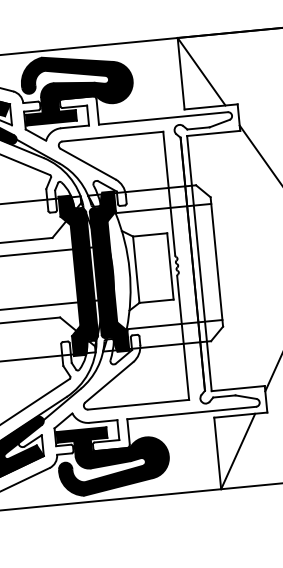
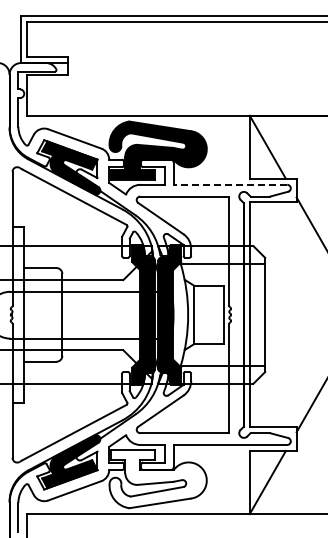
line: (163, 118) -> (230, 184), solid -> dashed
fill: (112, 460) -> (157, 479), removed

